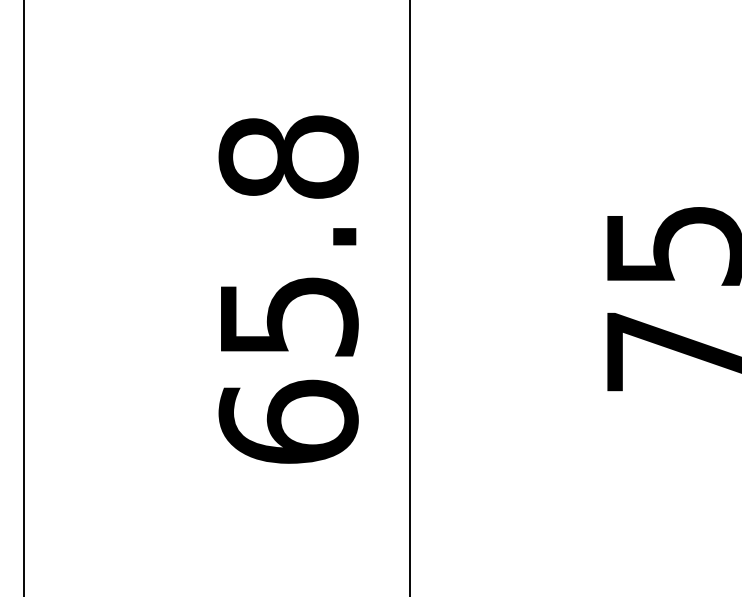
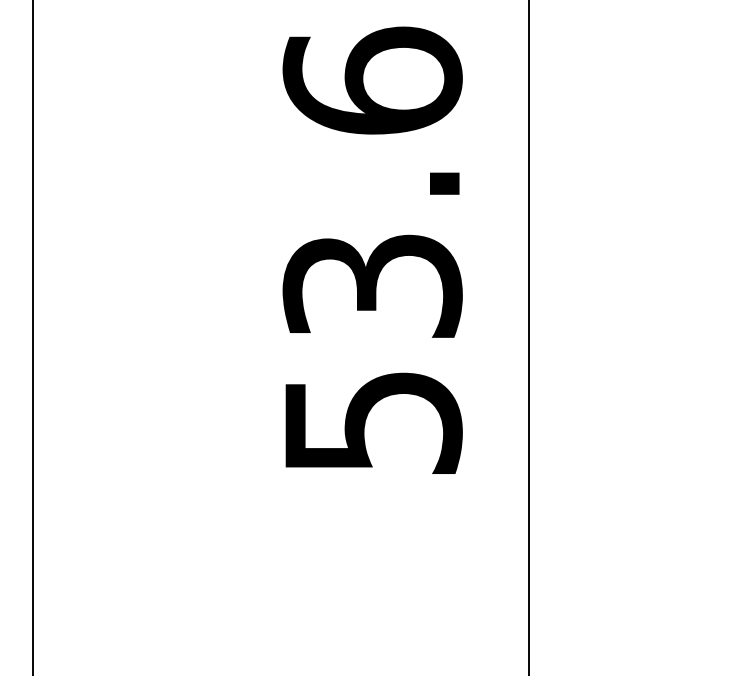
text: (288, 288) -> (372, 250), 65.8 -> 53.6

